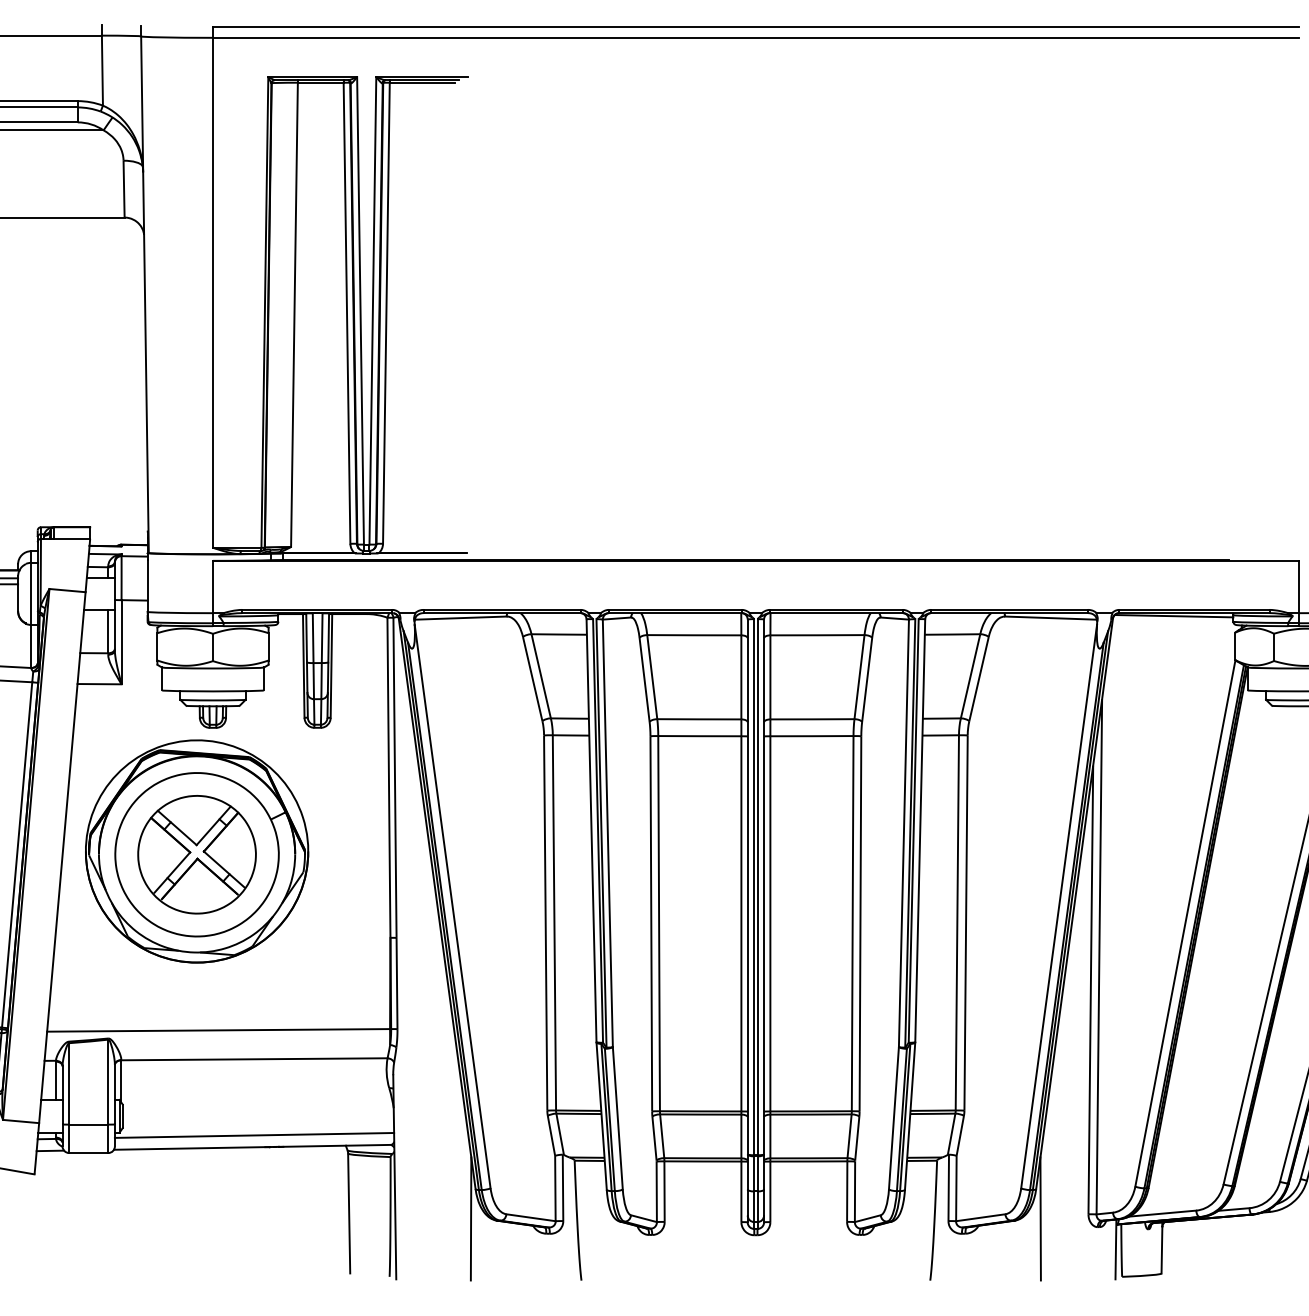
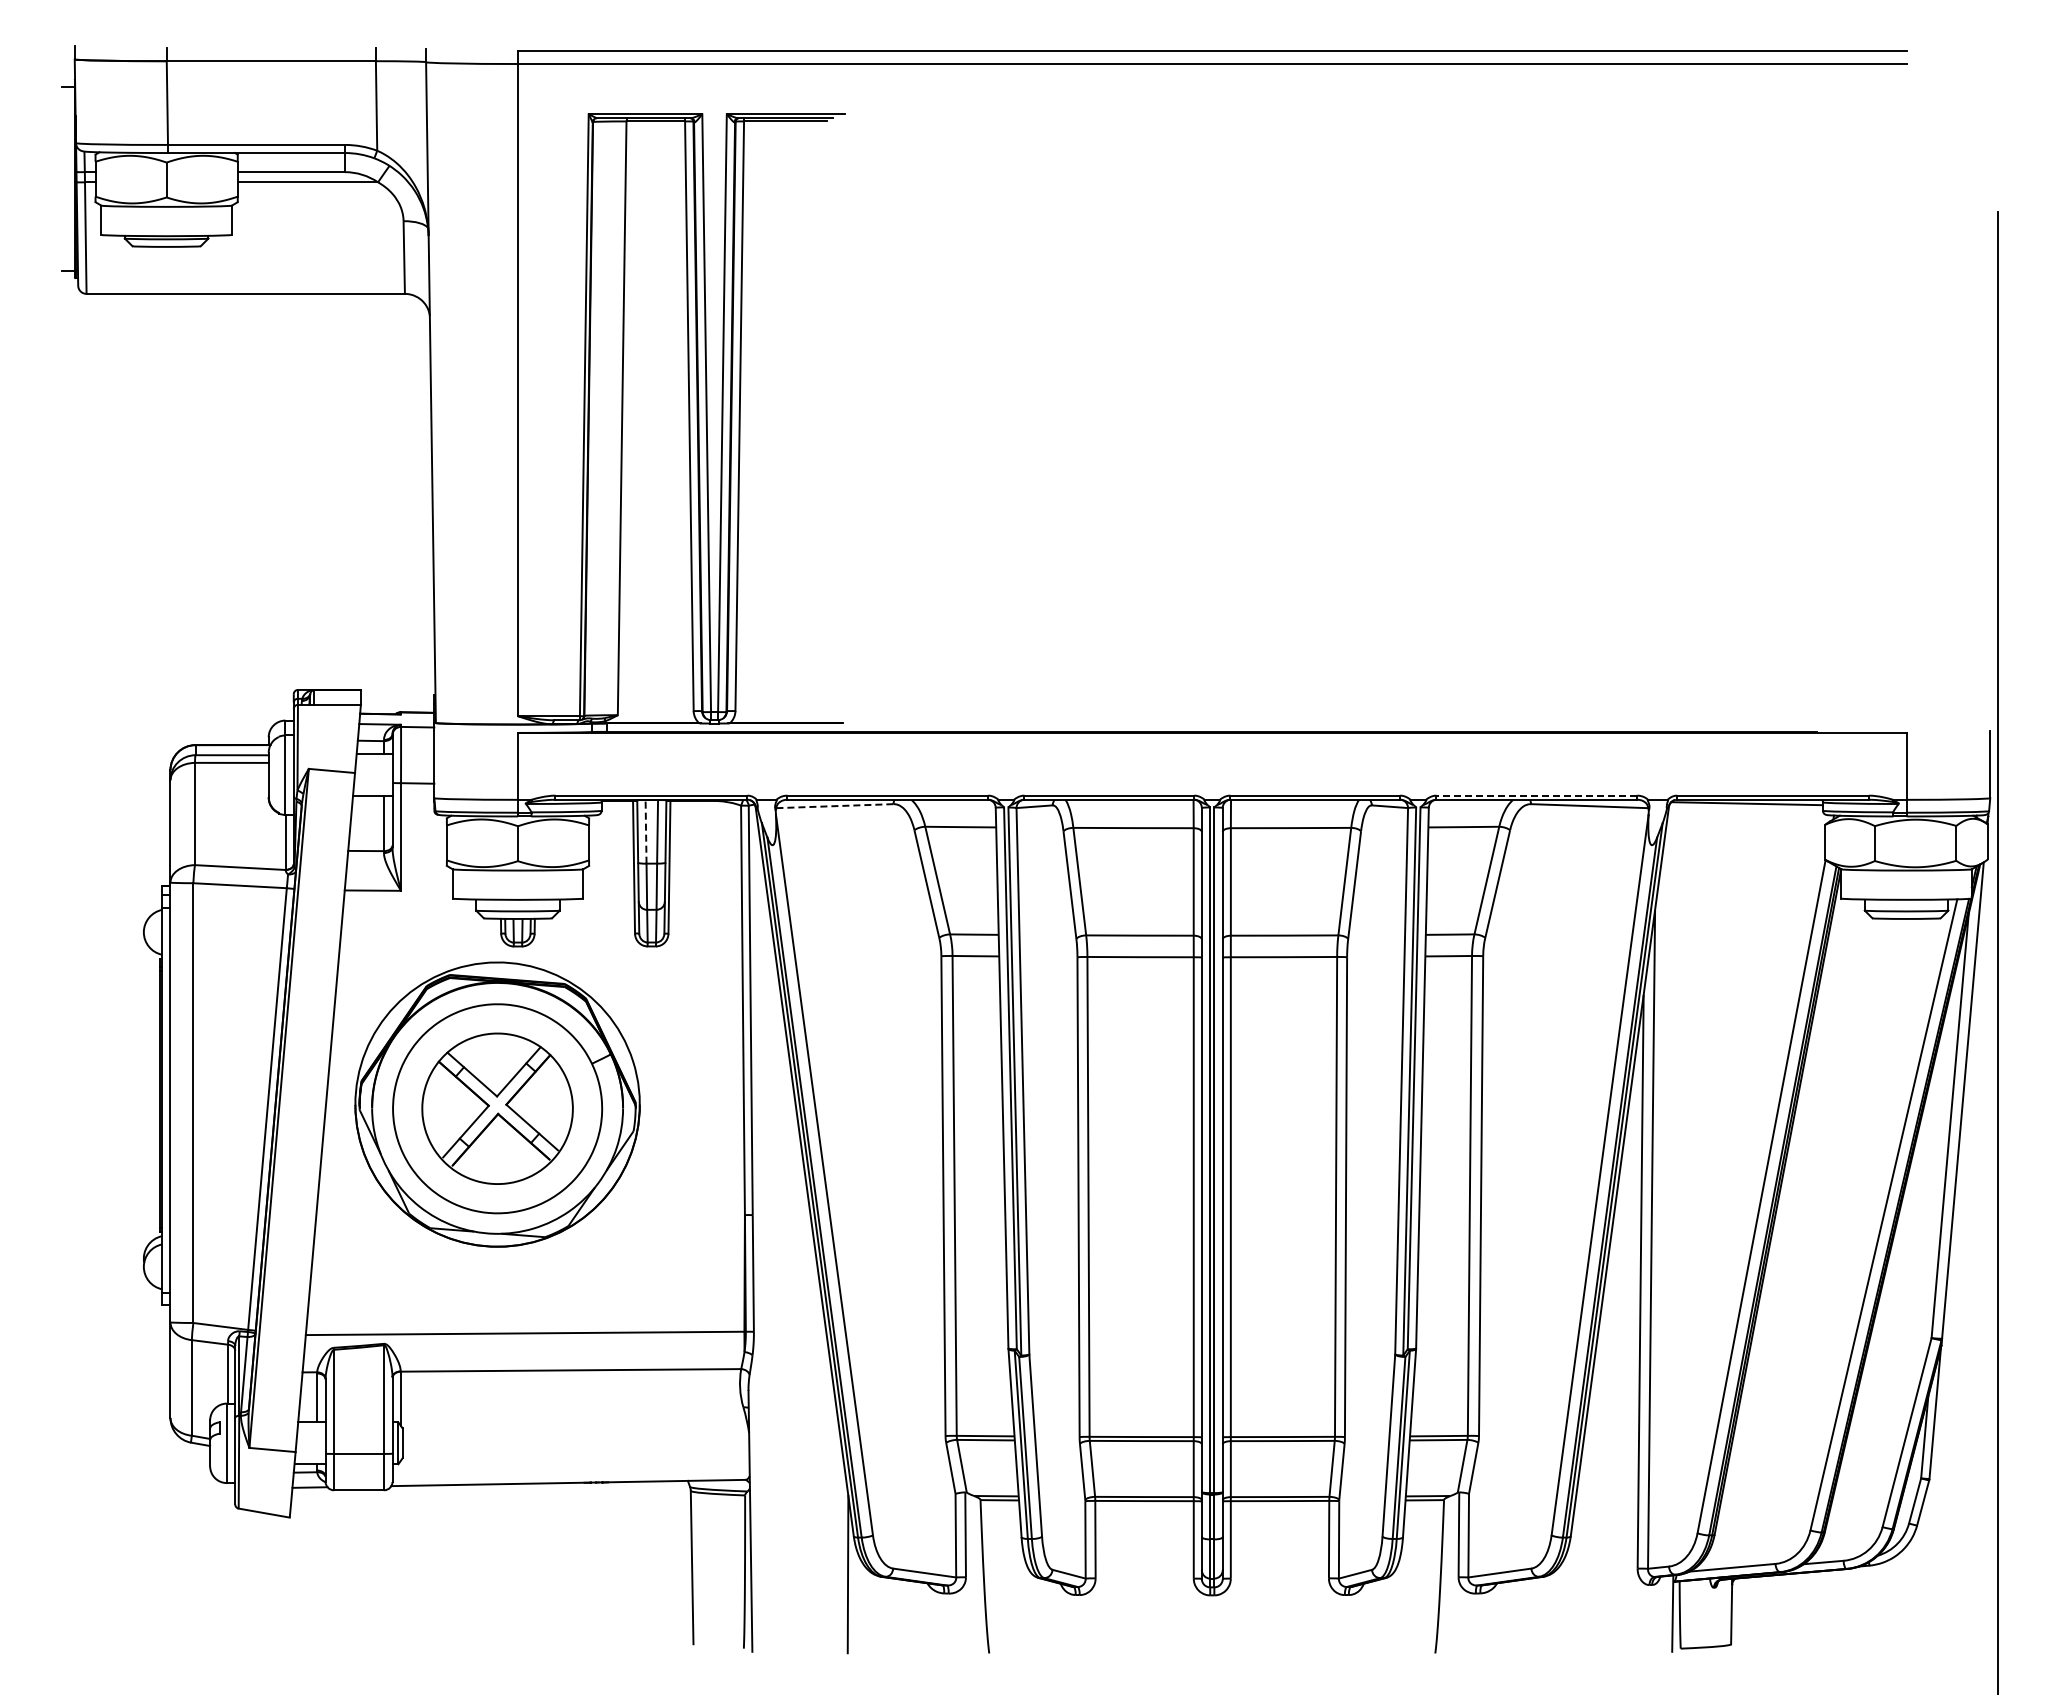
line: (1009, 609) -> (1536, 795), solid -> dashed
line: (460, 618) -> (834, 806), solid -> dashed
line: (313, 637) -> (646, 831), solid -> dashed
line: (254, 1135) -> (570, 1467), removed
line: (1040, 1218) -> (1576, 1574), removed

